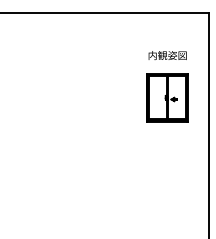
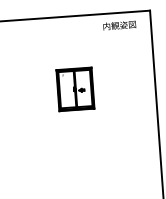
text: (167, 55) -> (119, 25), moved
part: (167, 97) -> (75, 89), moved

